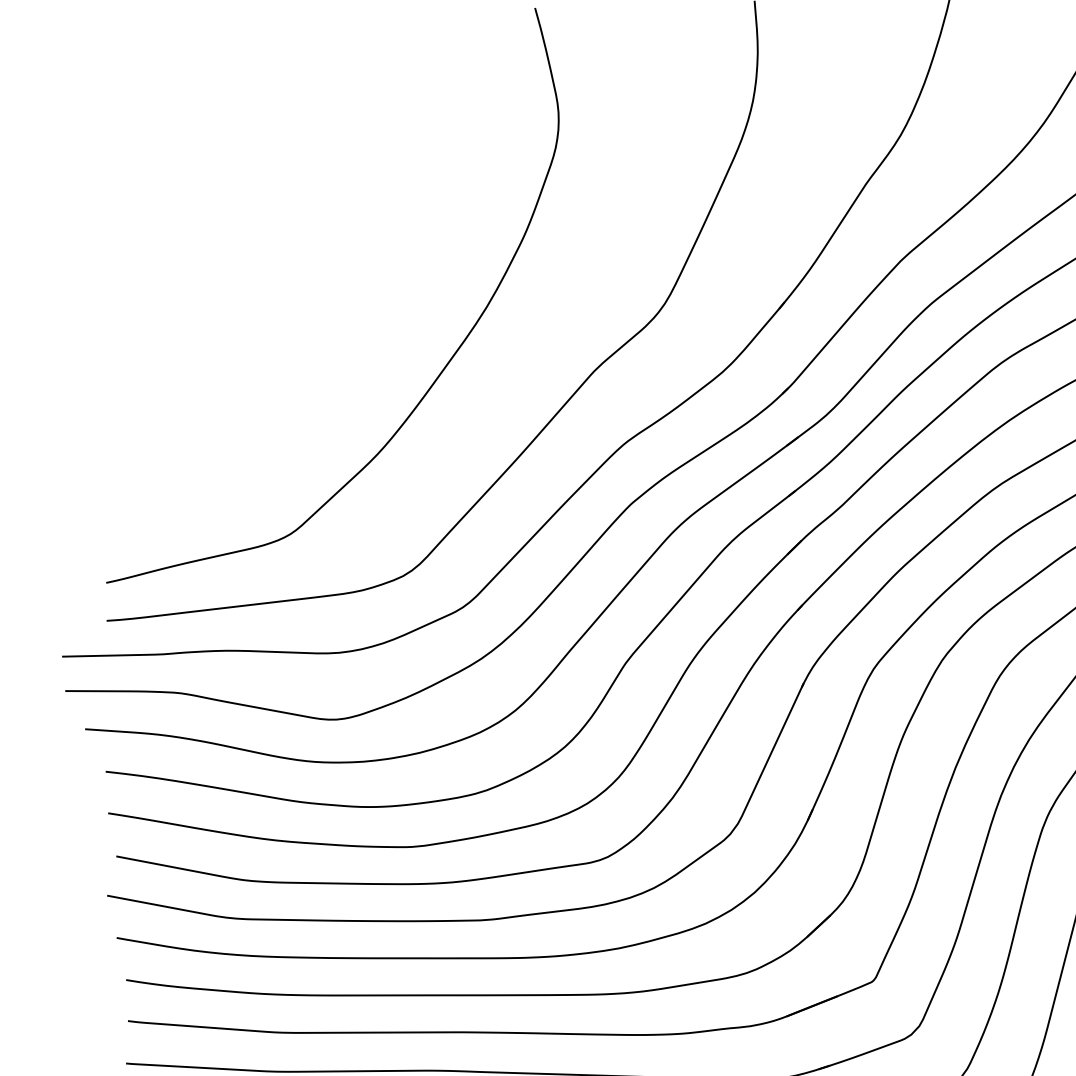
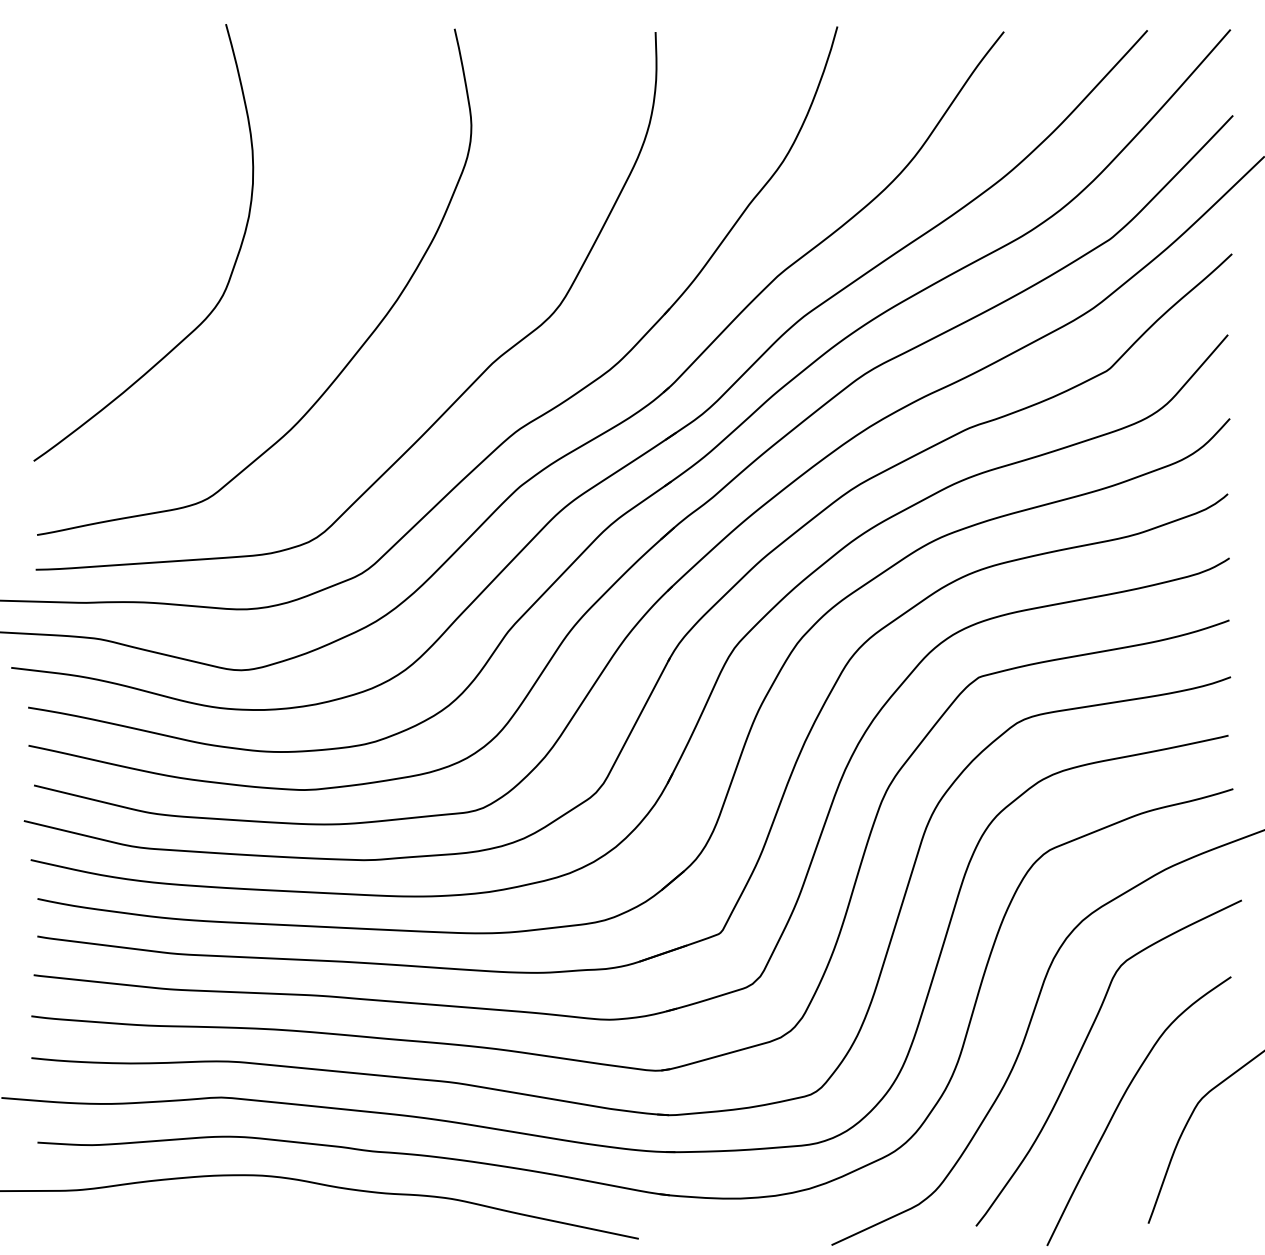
curve: (304, 283) -> (231, 270), added

